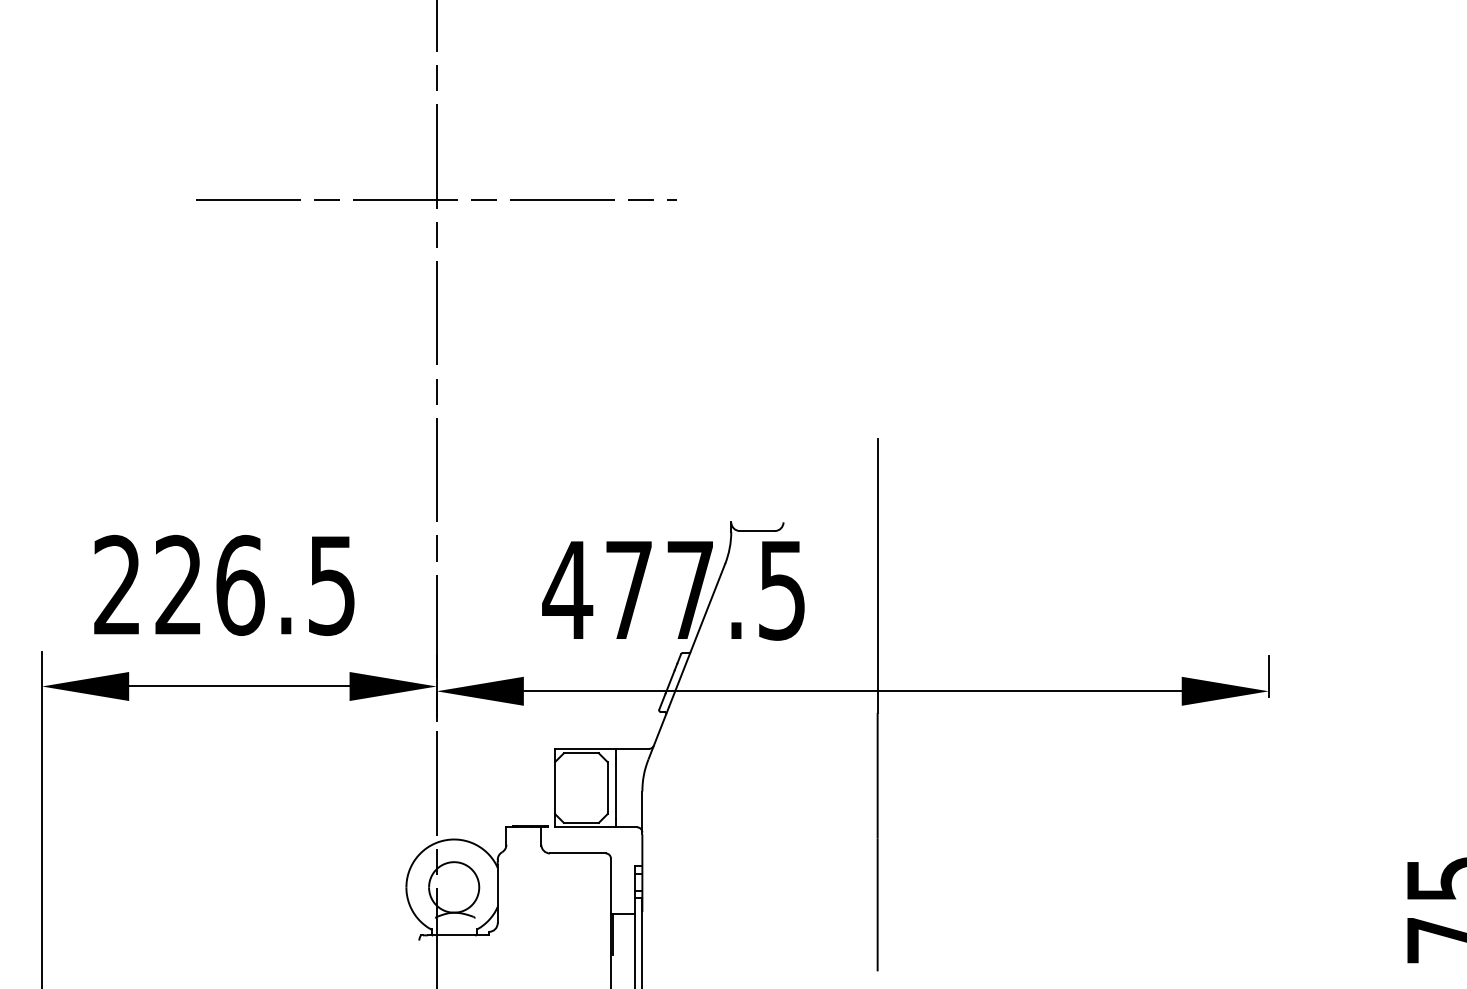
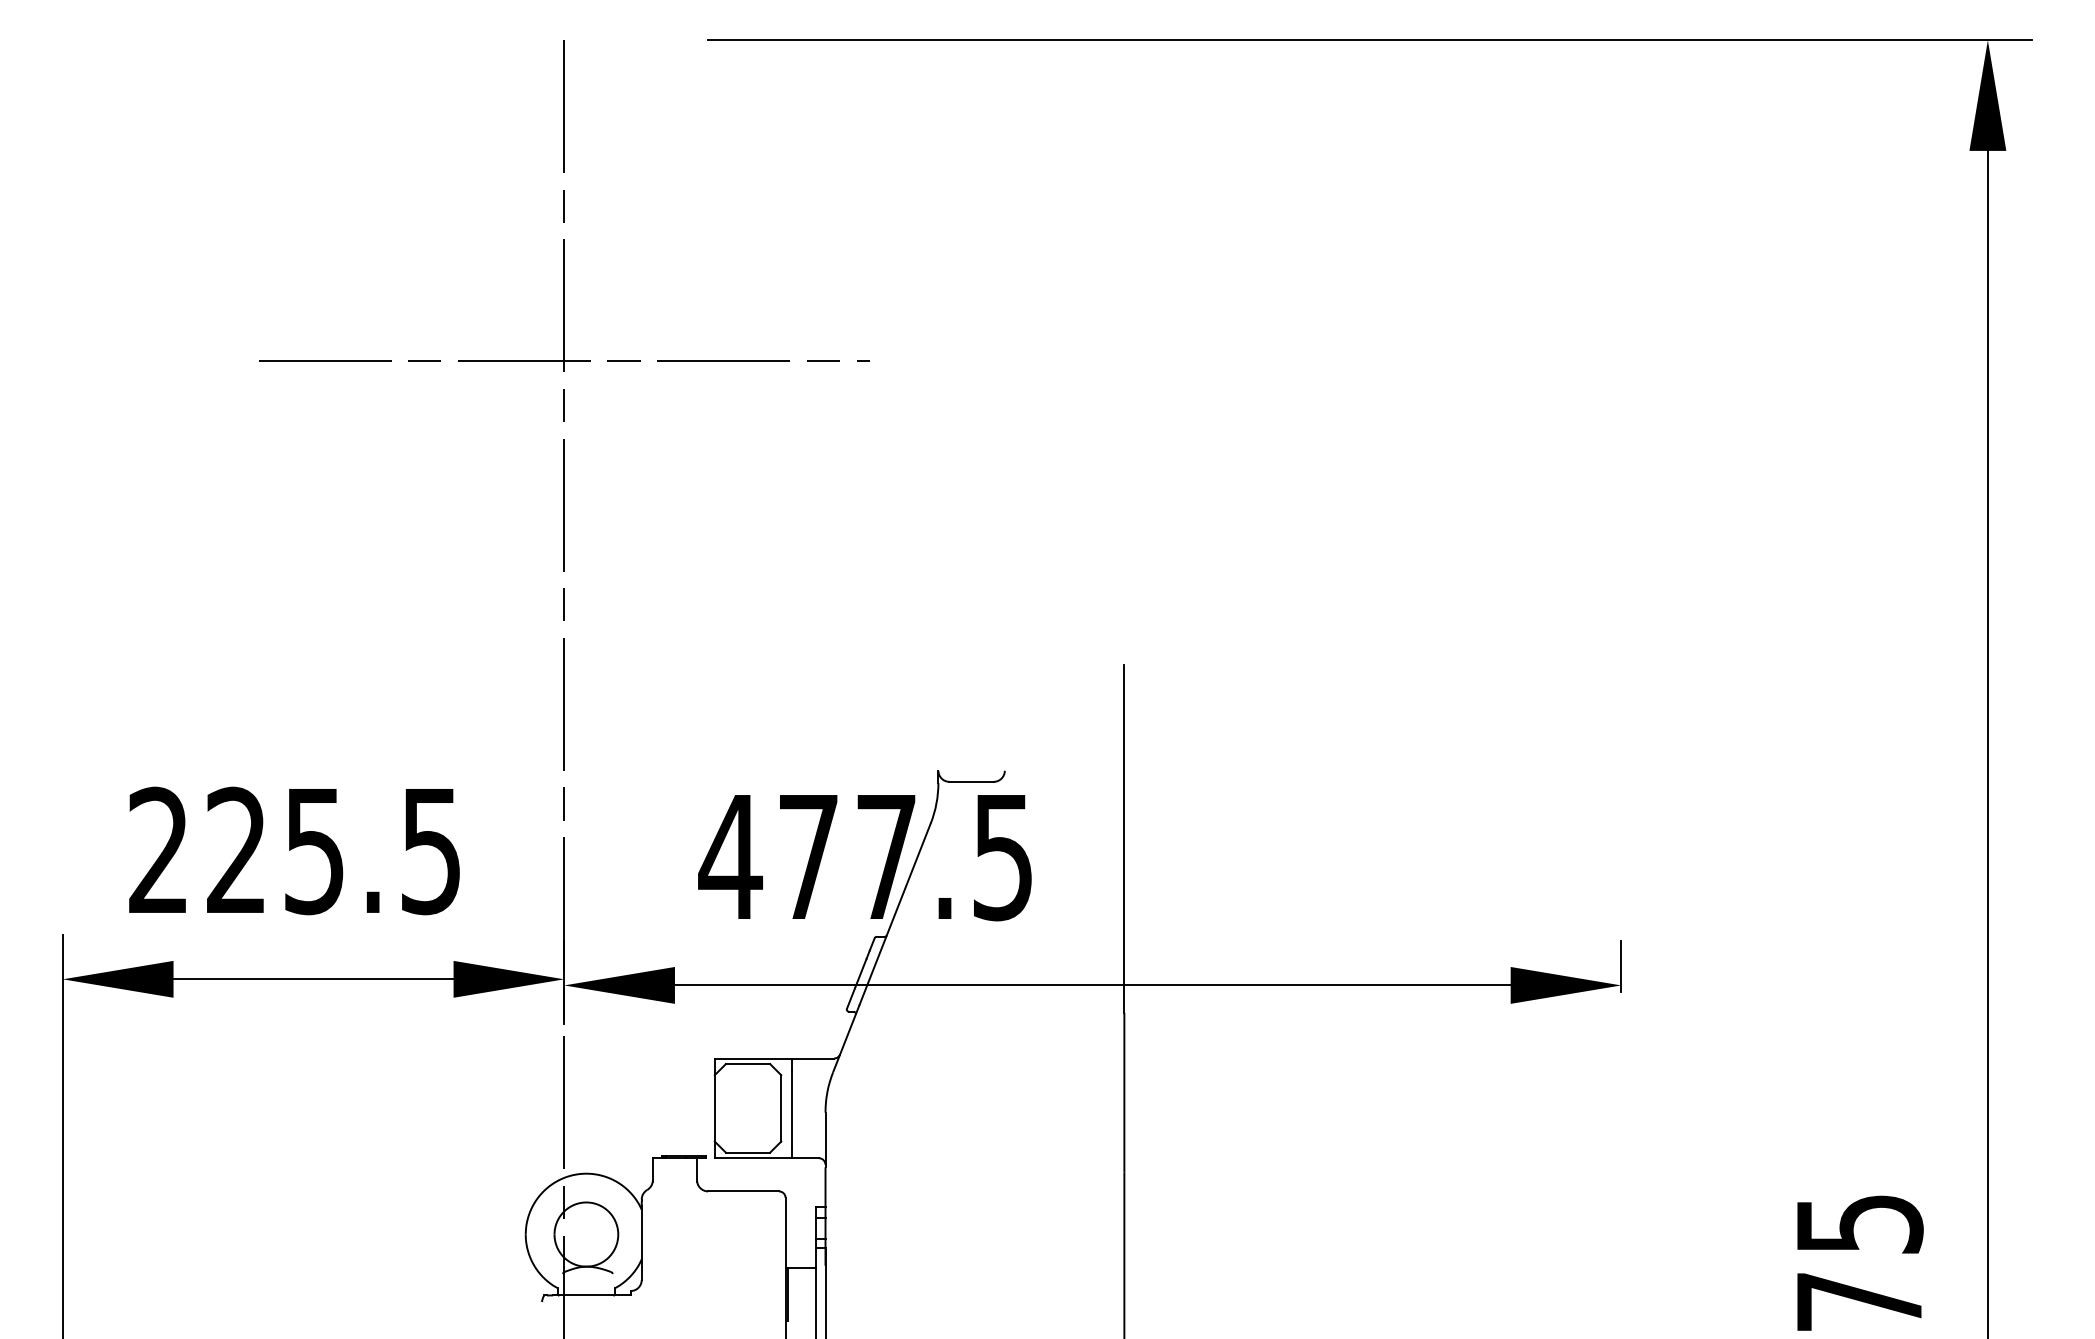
text: (240, 585) -> (315, 850), 226.5 -> 225.5

